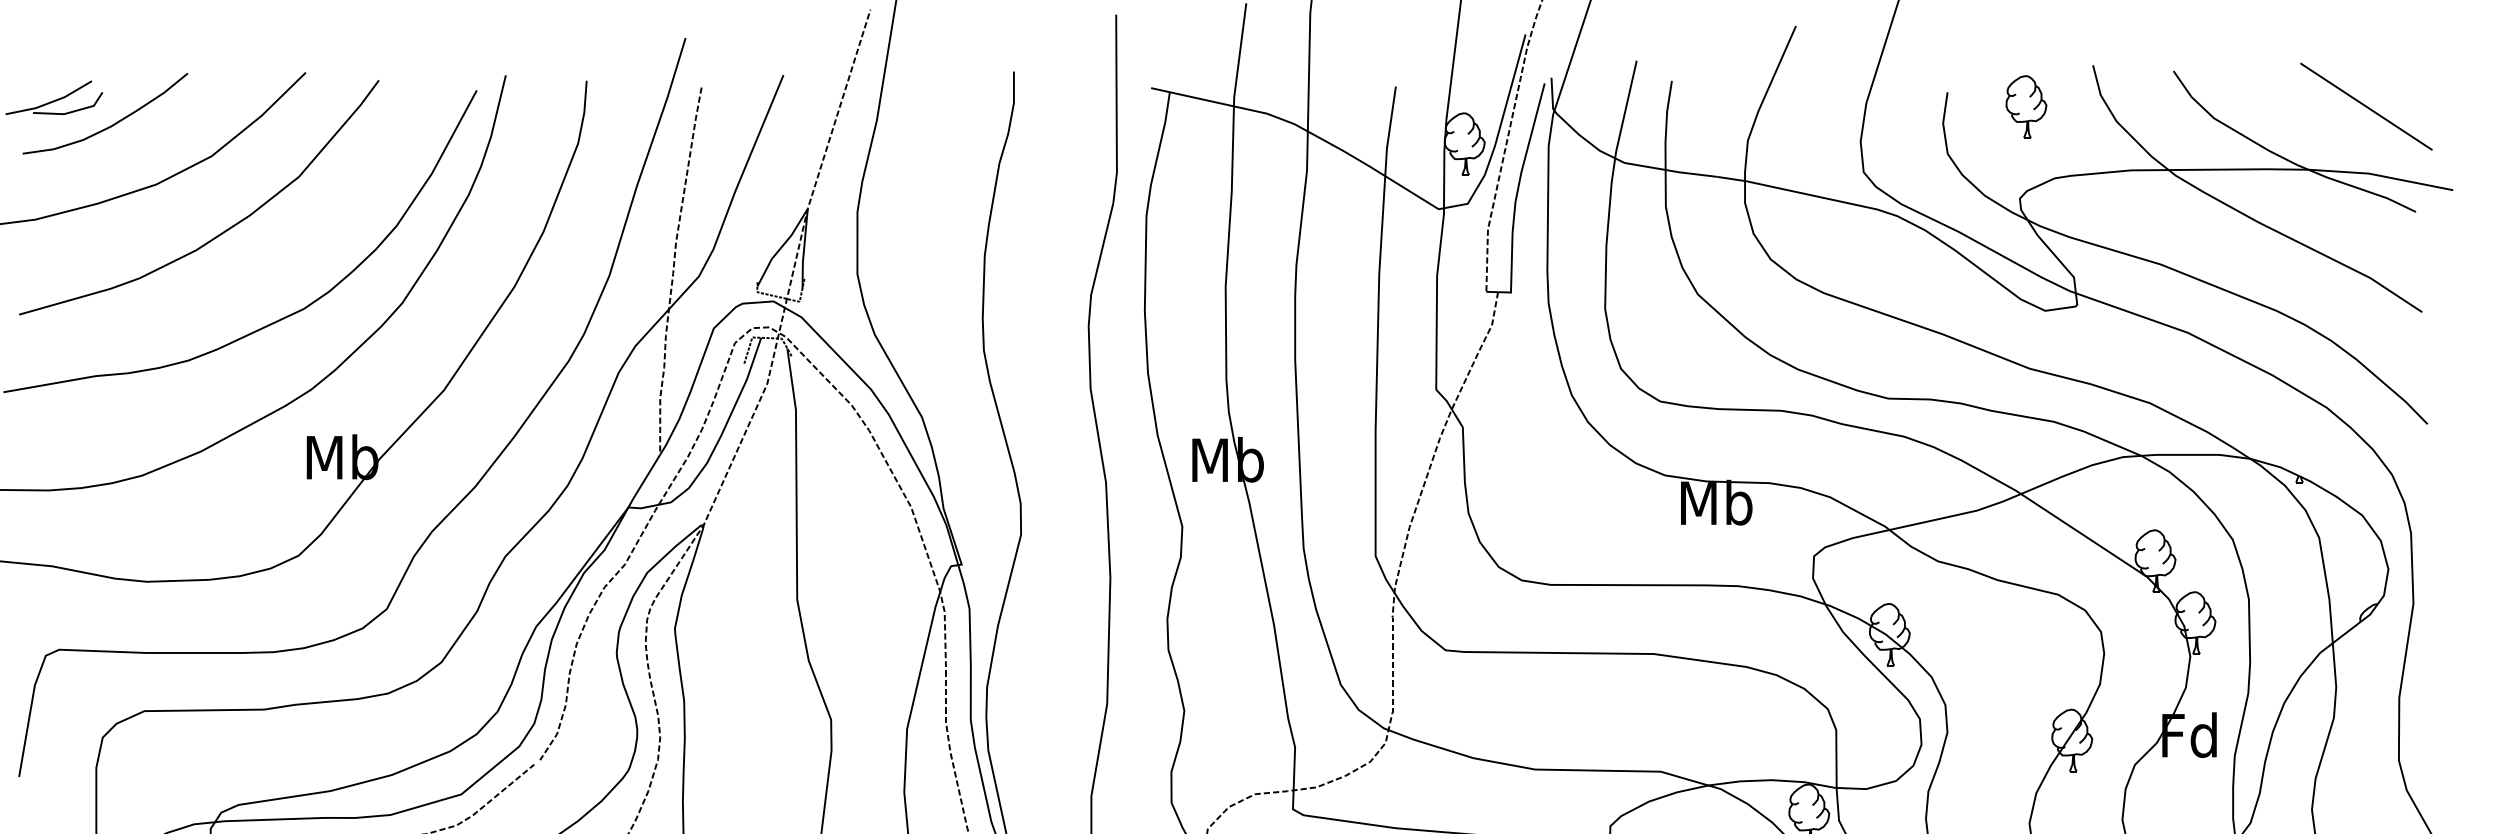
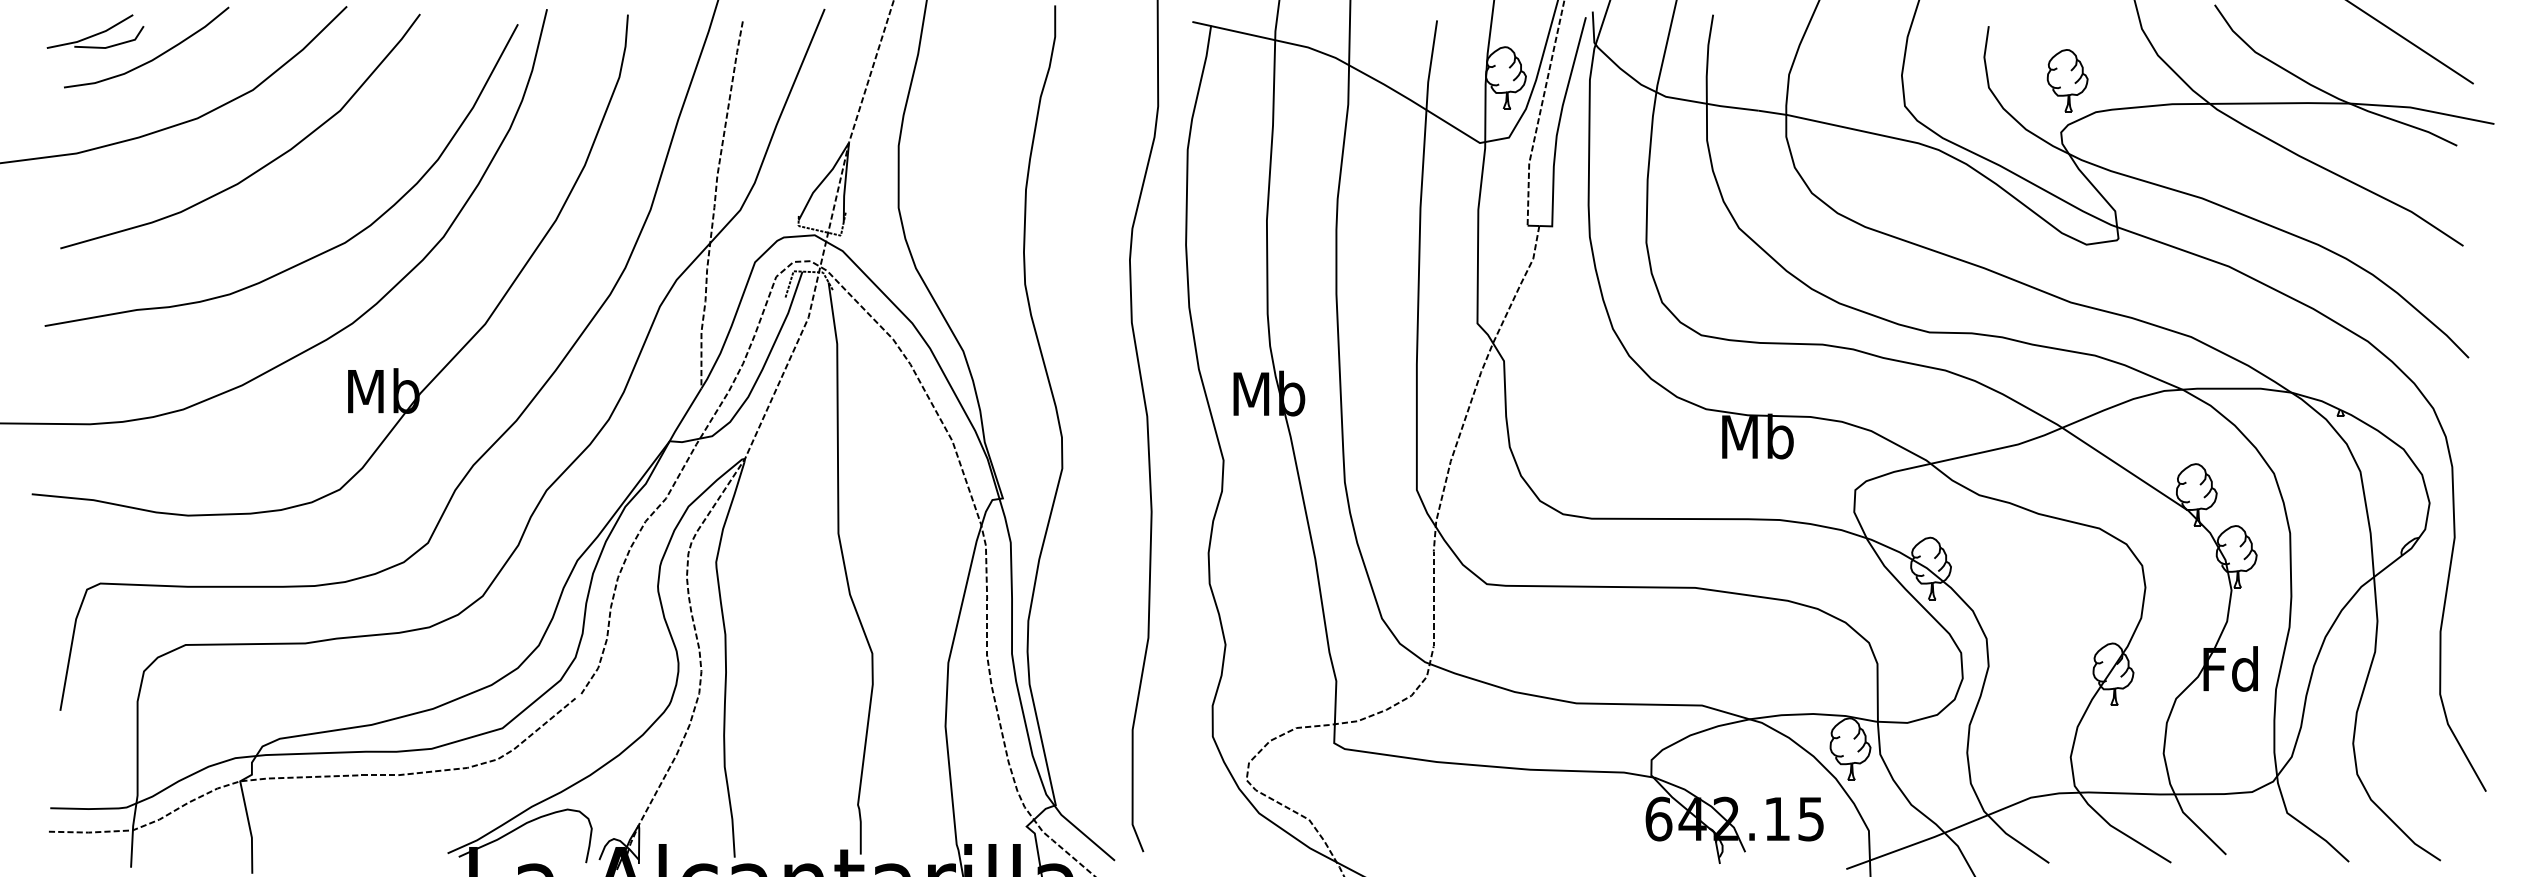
part: (2026, 106) -> (2067, 80), moved

